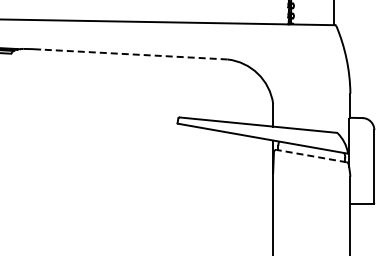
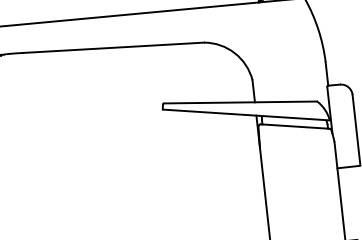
line: (133, 54) -> (113, 47), dashed -> solid
line: (311, 156) -> (294, 126), dashed -> solid

